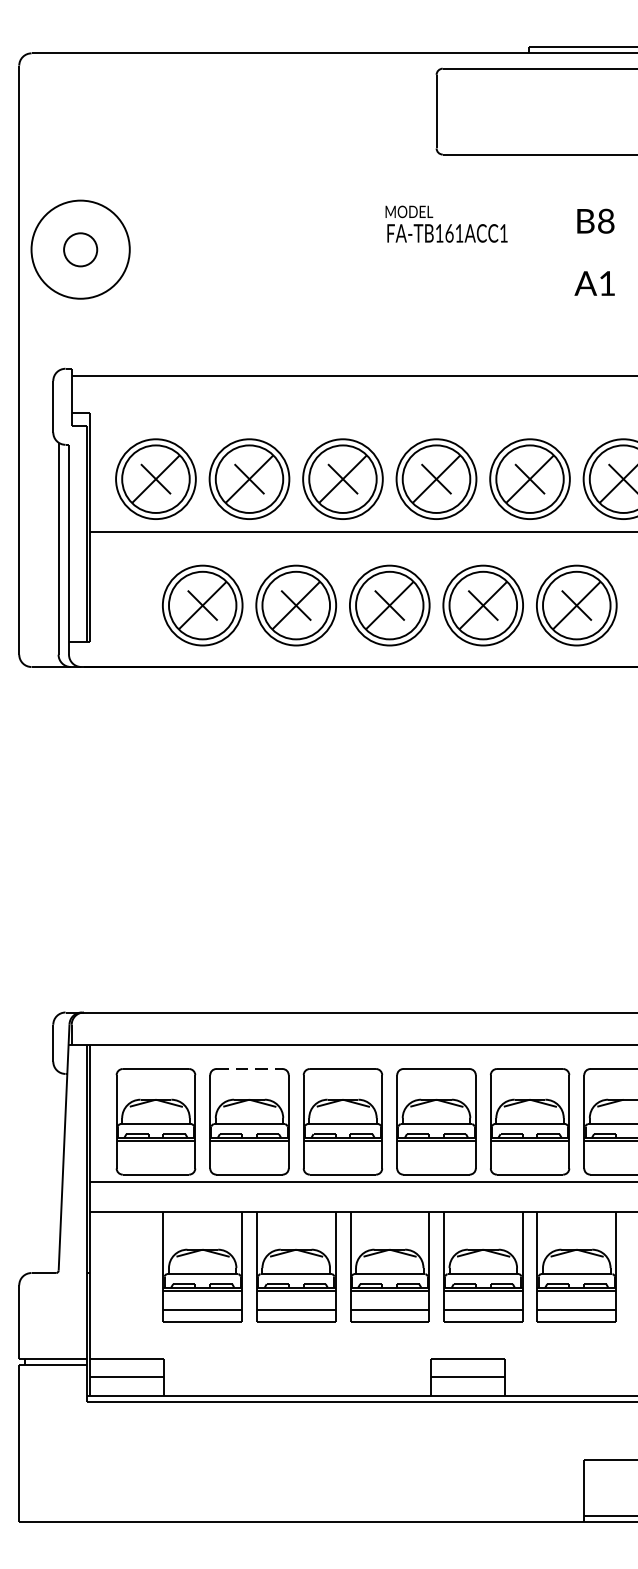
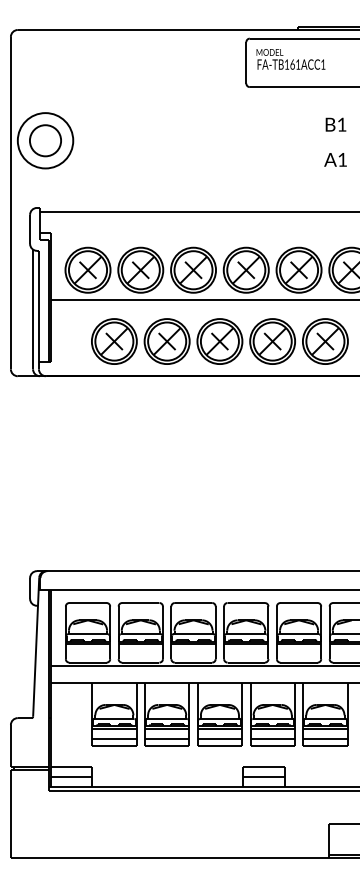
text: (605, 220) -> (341, 124), B8 -> B1
text: (445, 224) -> (290, 59), moved
part: (80, 249) -> (45, 140), size x1.67
line: (248, 1069) -> (140, 603), dashed -> solid

